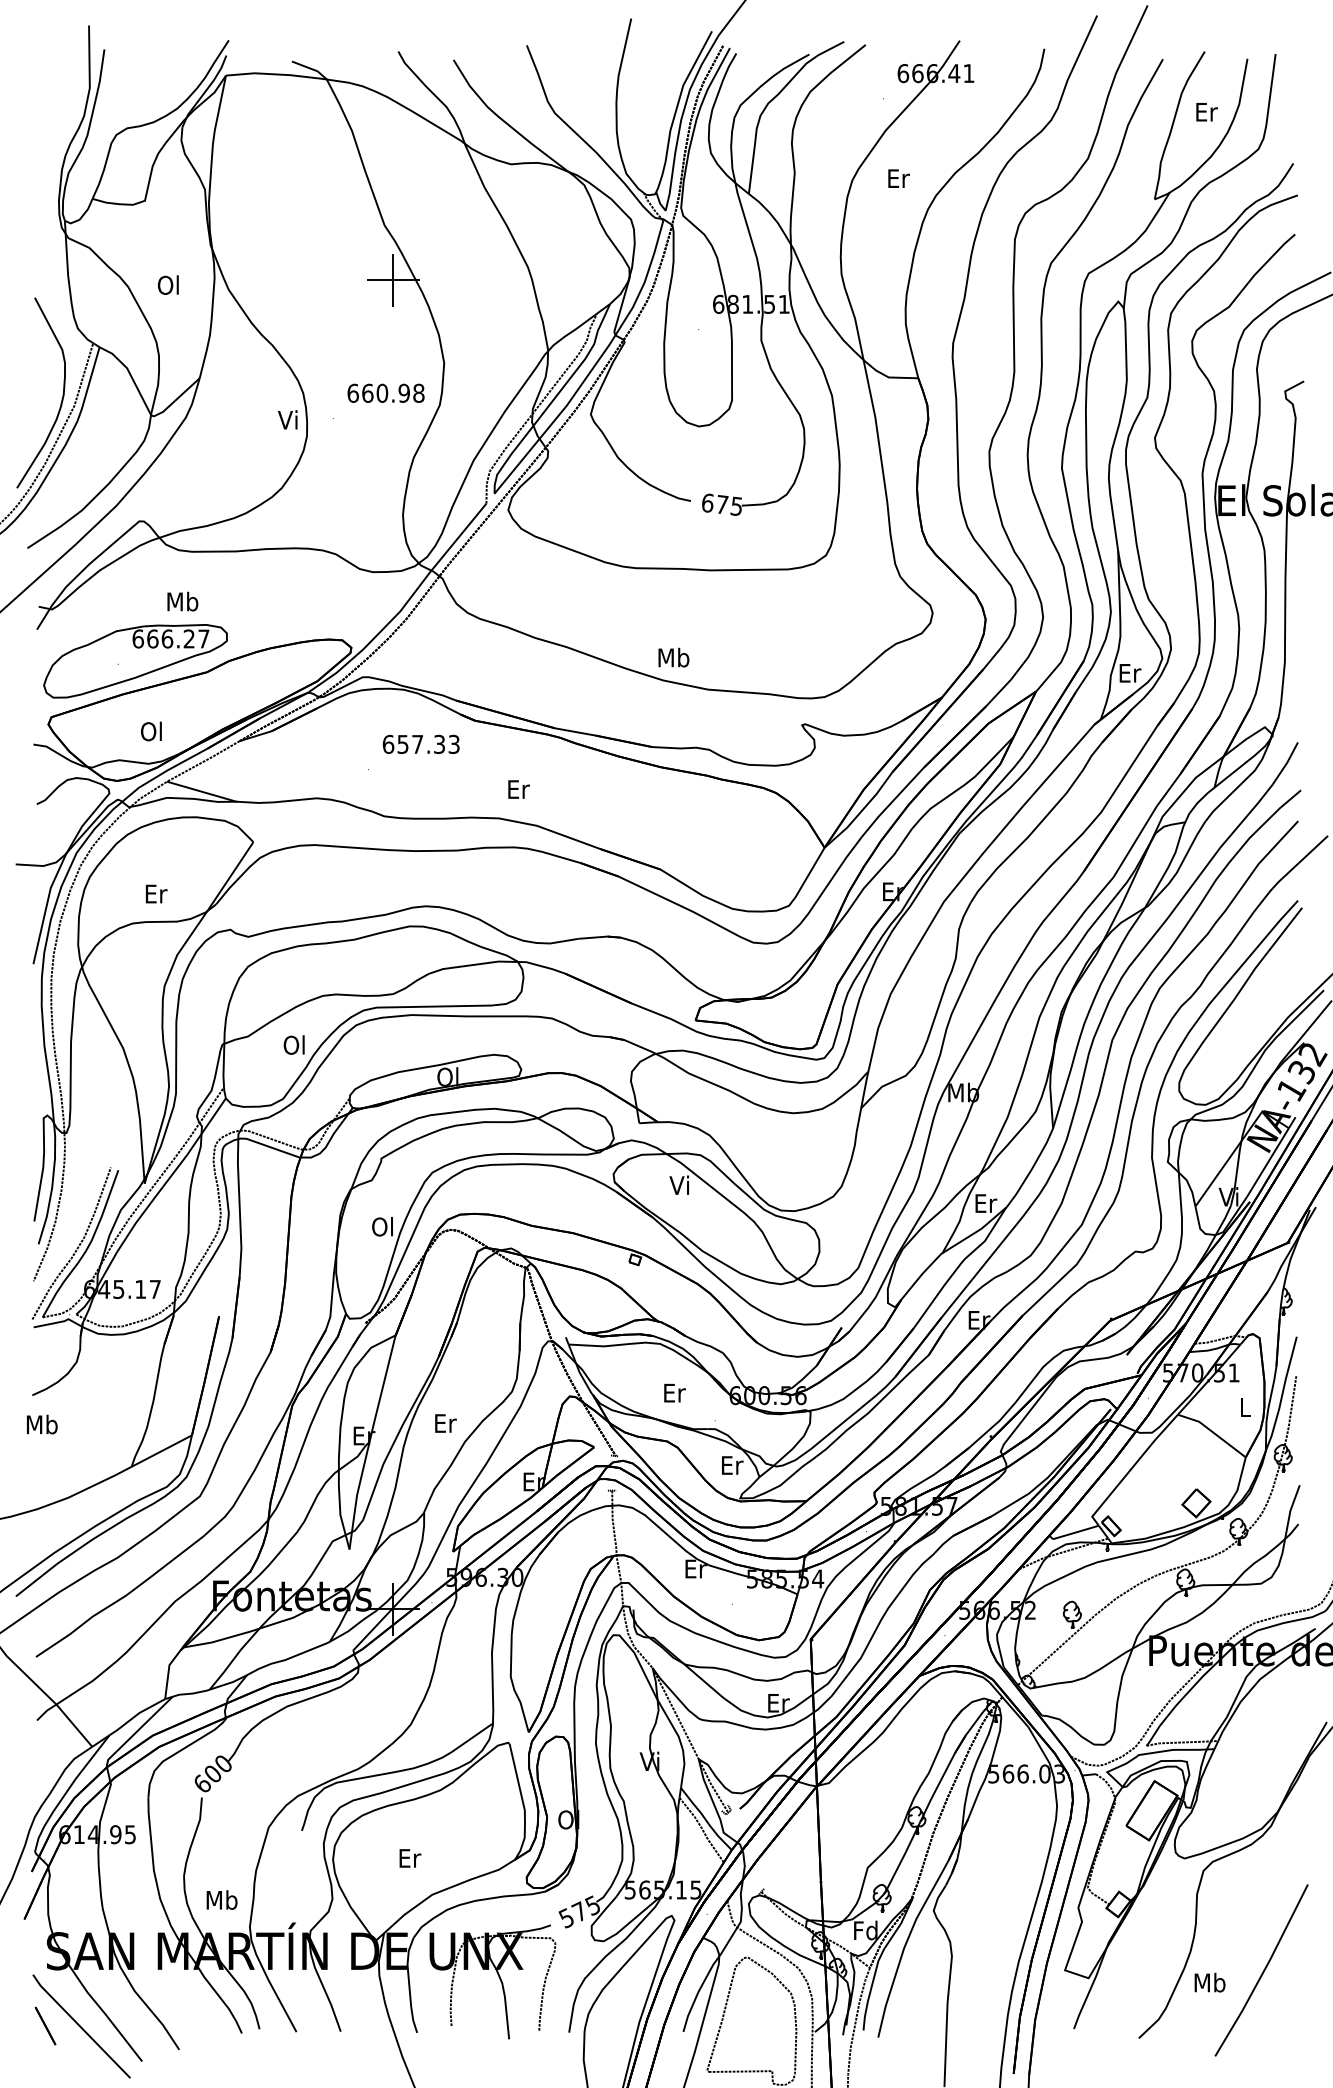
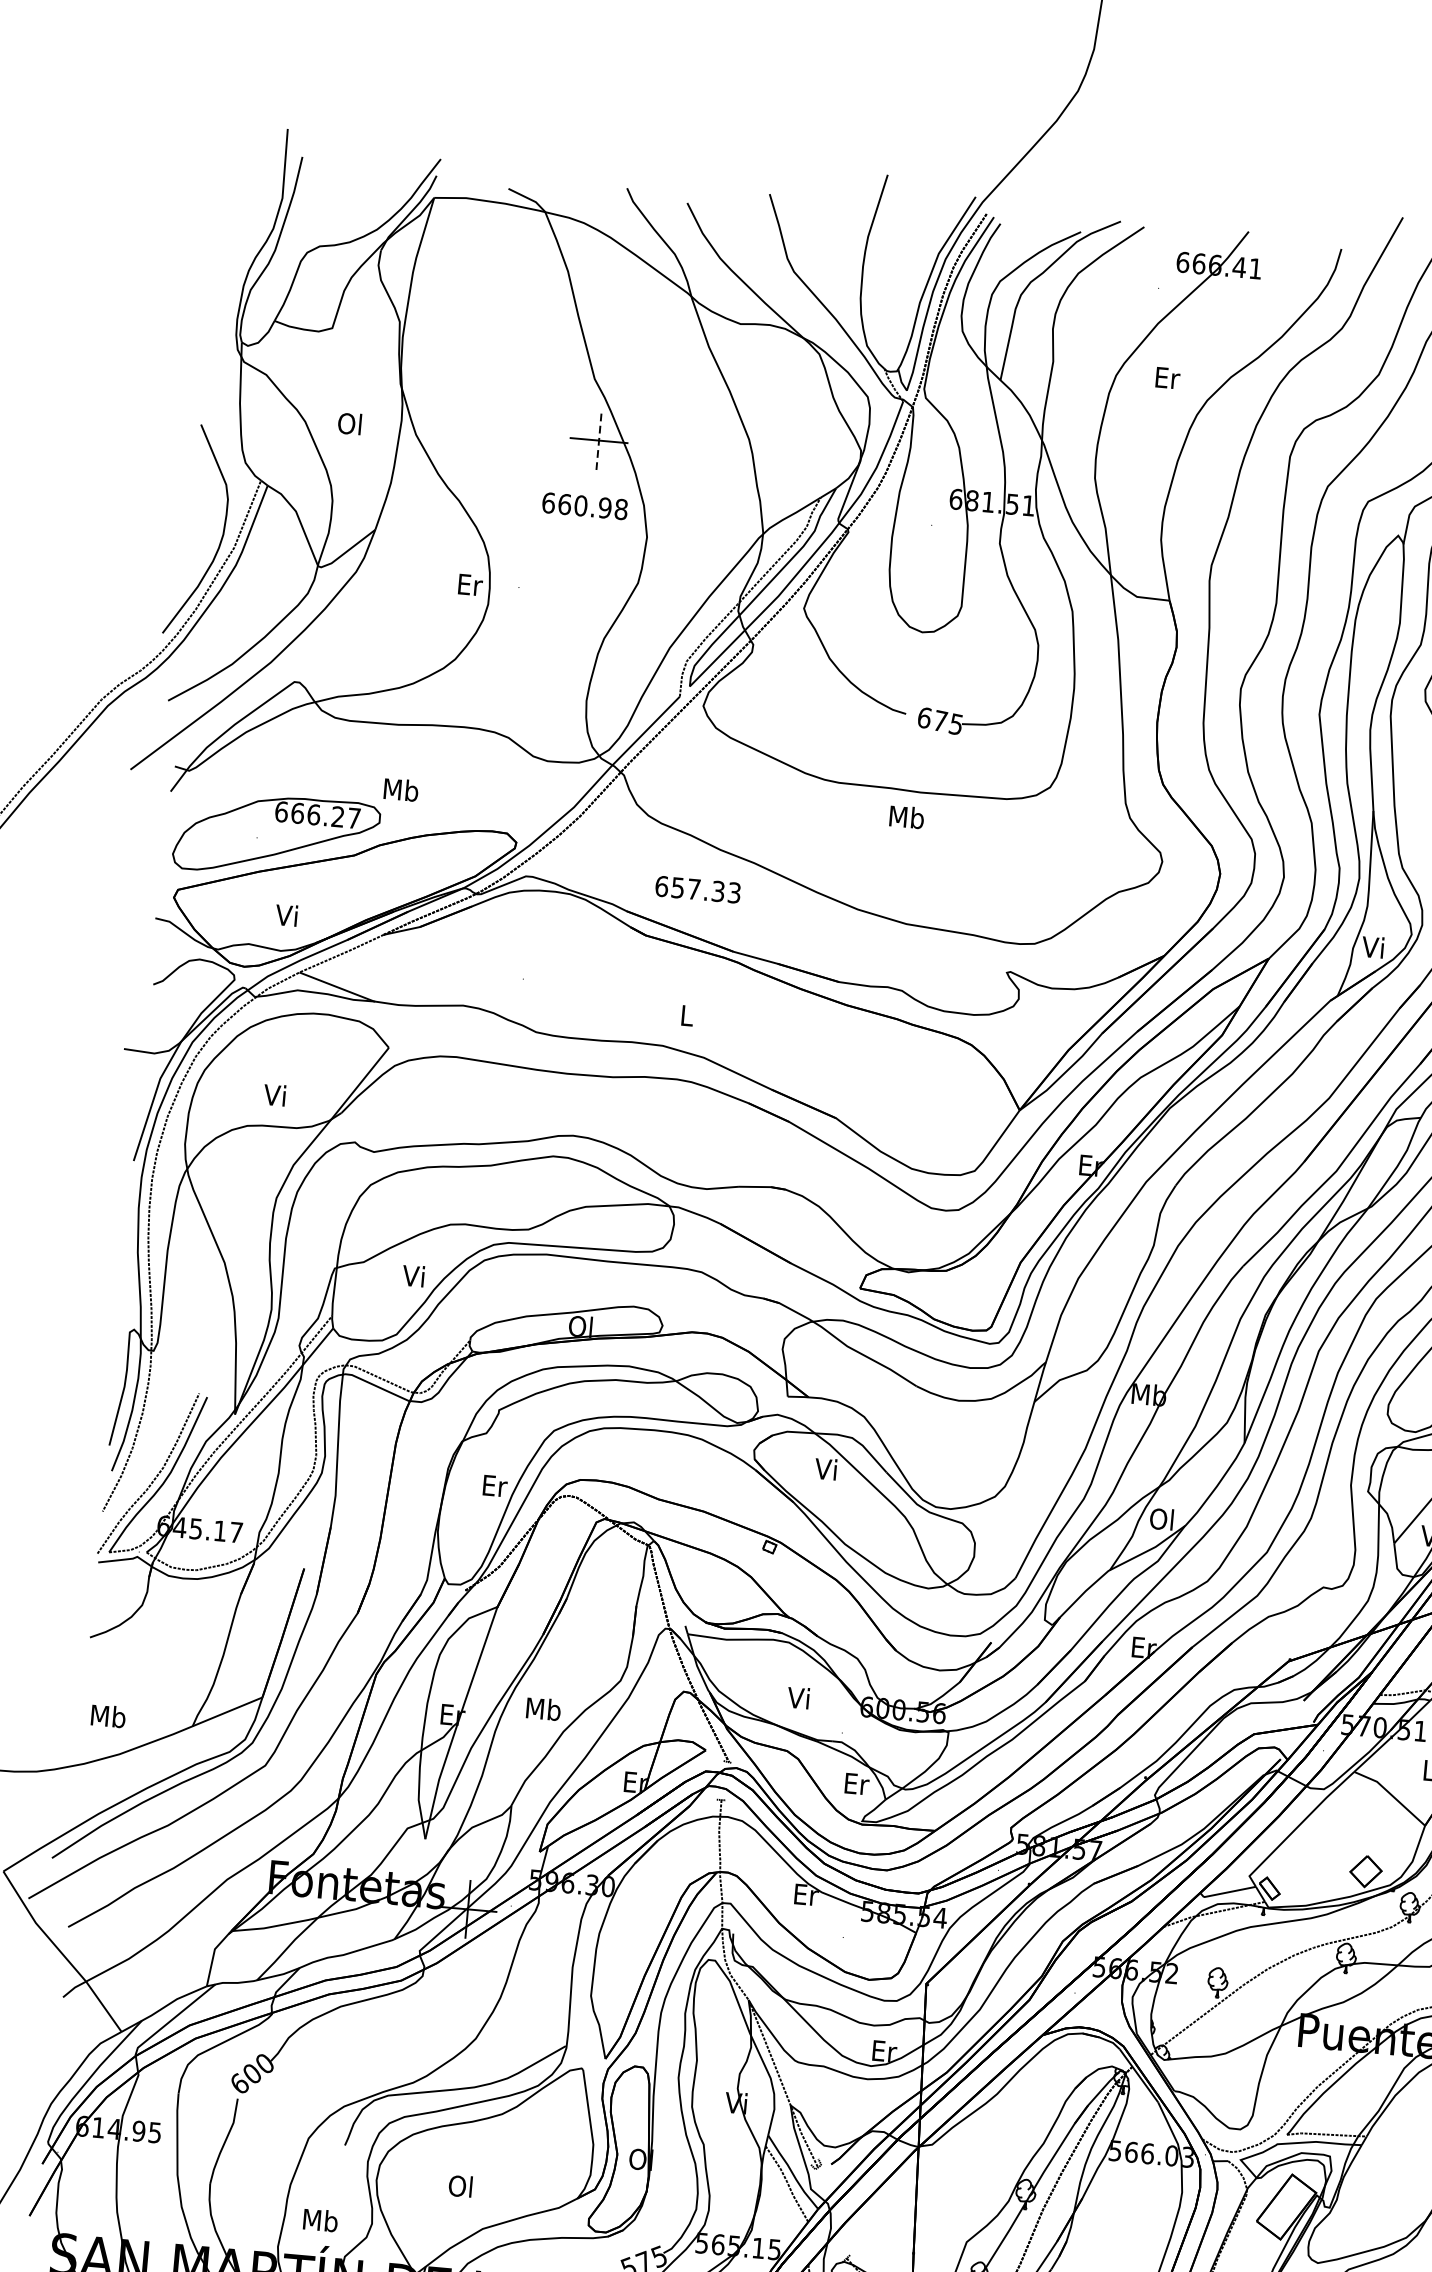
line: (393, 280) -> (599, 440), solid -> dashed
text: (385, 392) -> (584, 505), moved
text: (289, 419) -> (470, 584), Vi -> Er
text: (182, 601) -> (400, 789), moved
text: (673, 657) -> (906, 817), moved
text: (1129, 672) -> (1373, 946), Er -> Vi
text: (151, 731) -> (287, 915), Ol -> Vi
text: (420, 743) -> (697, 888), moved
text: (518, 789) -> (687, 1015), Er -> L
text: (156, 893) -> (276, 1095), Er -> Vi
text: (293, 1044) -> (413, 1275), Ol -> Vi
text: (985, 1203) -> (1162, 1519), Er -> Ol
text: (383, 1226) -> (494, 1485), Ol -> Er
text: (674, 1392) -> (800, 1697), Er -> Vi
text: (445, 1423) -> (543, 1709), Er -> Mb
text: (42, 1424) -> (108, 1716), moved
text: (409, 1857) -> (461, 2185), Er -> Ol
text: (221, 1899) -> (320, 2219), moved

